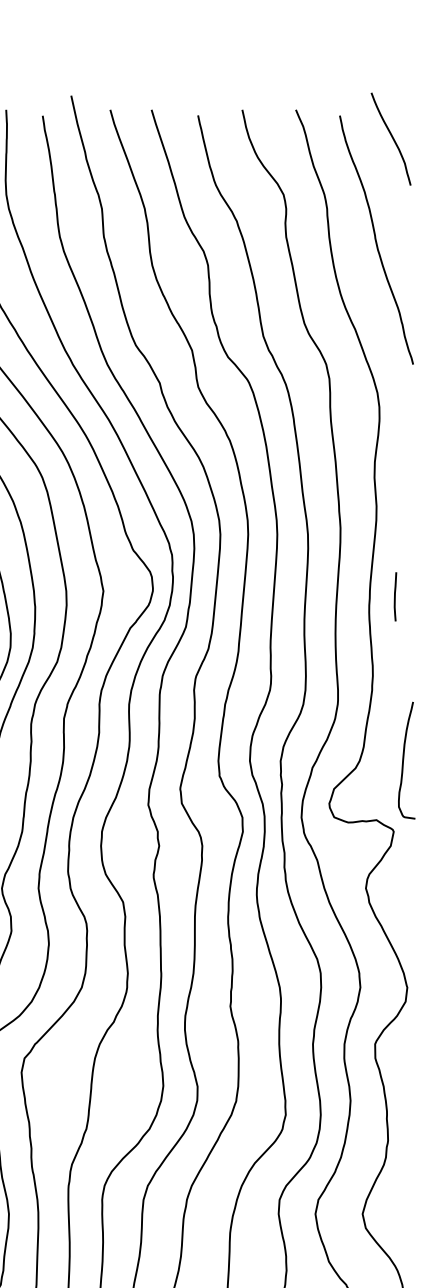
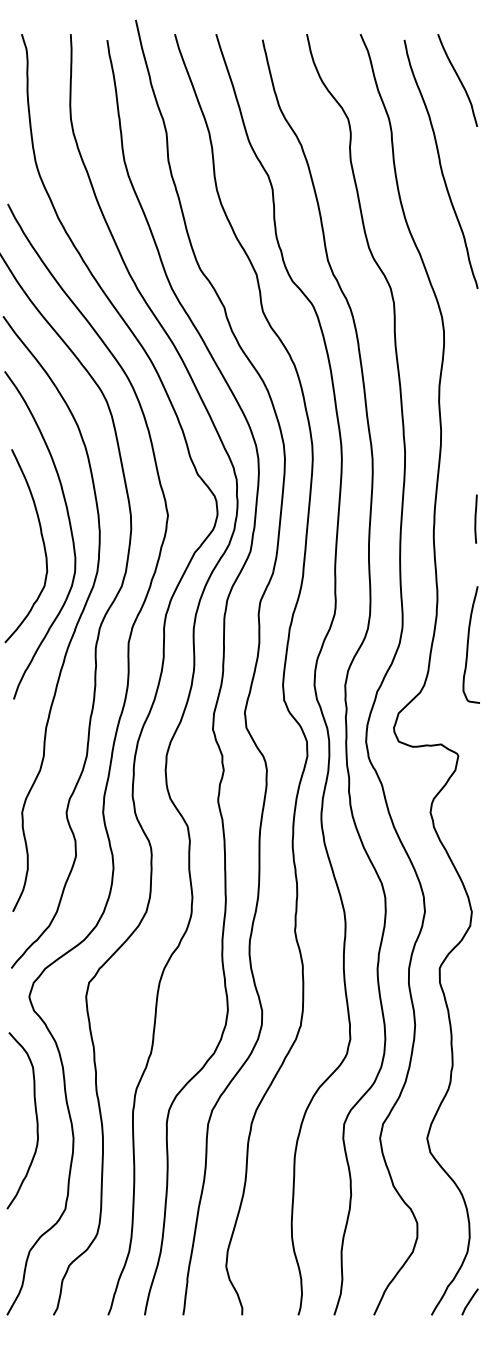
curve: (391, 138) -> (458, 79), moved
line: (394, 596) -> (475, 518), moved
curve: (403, 760) -> (468, 644), moved

